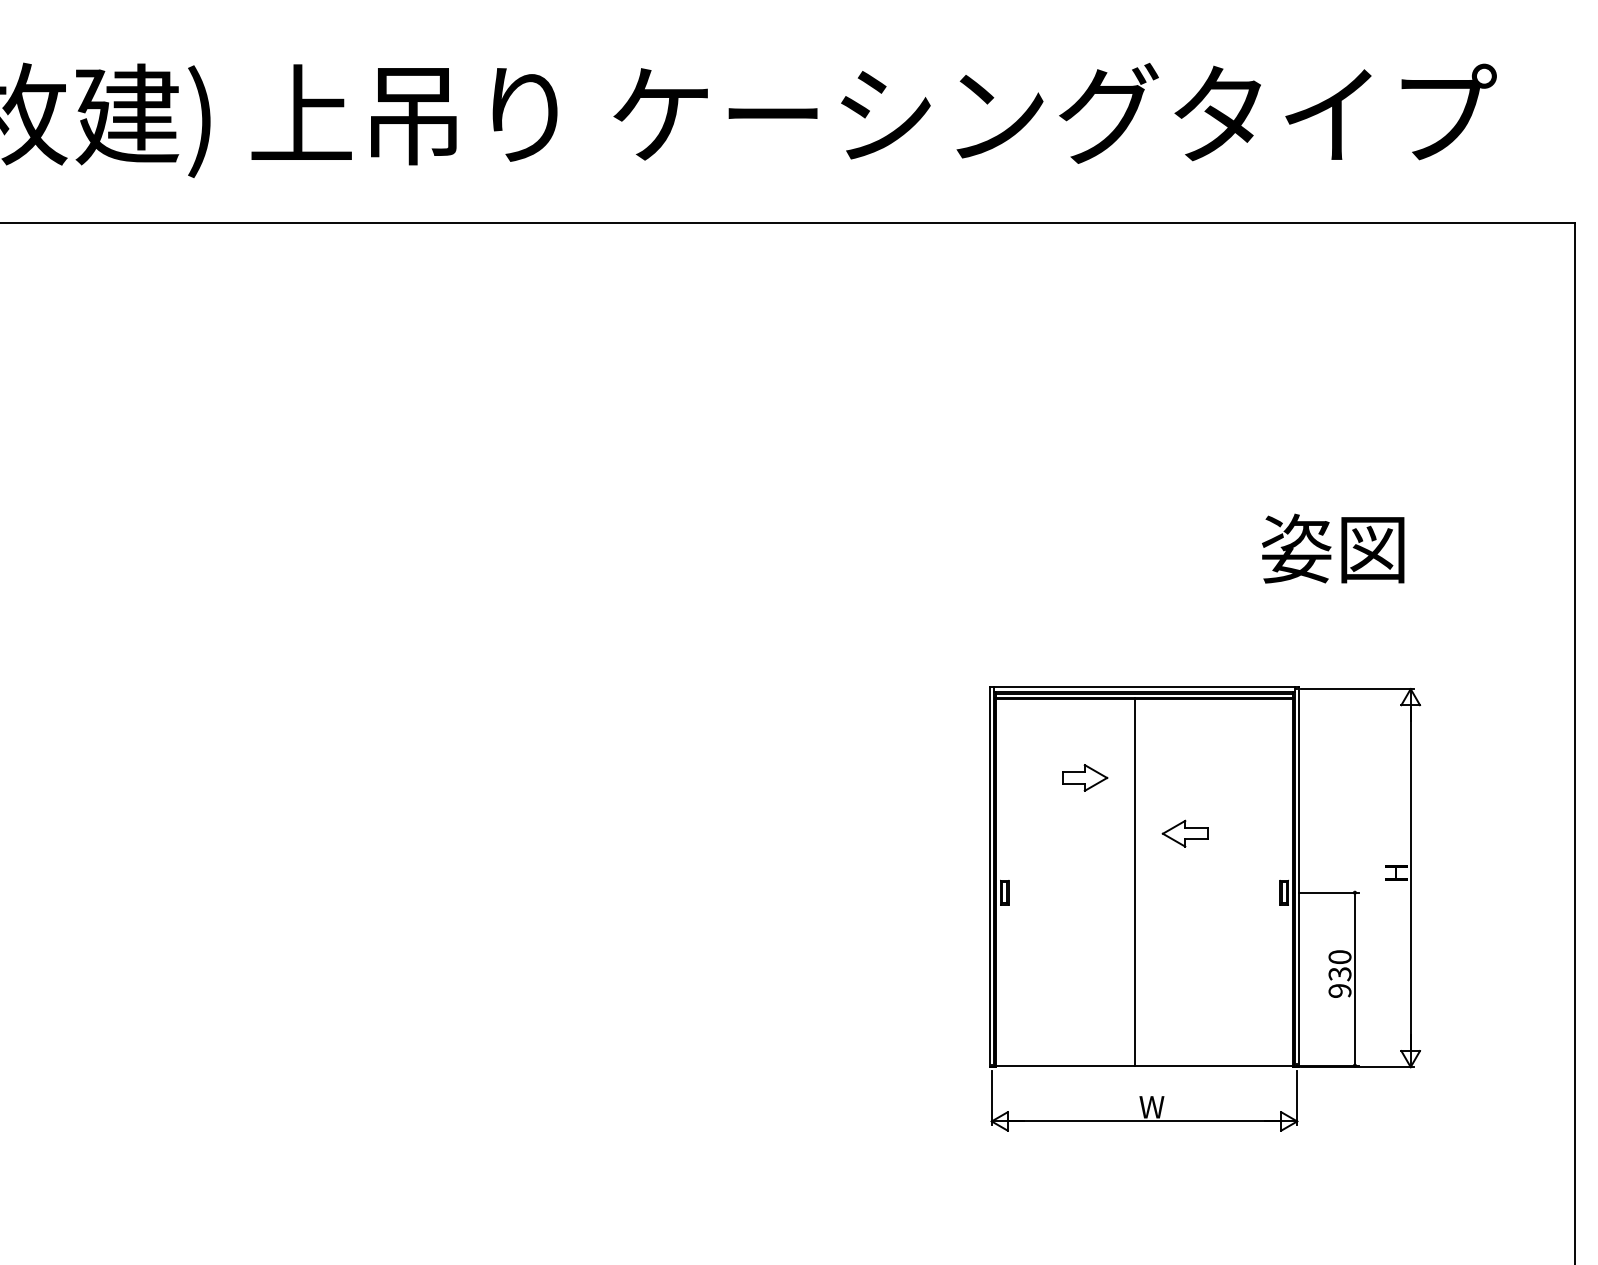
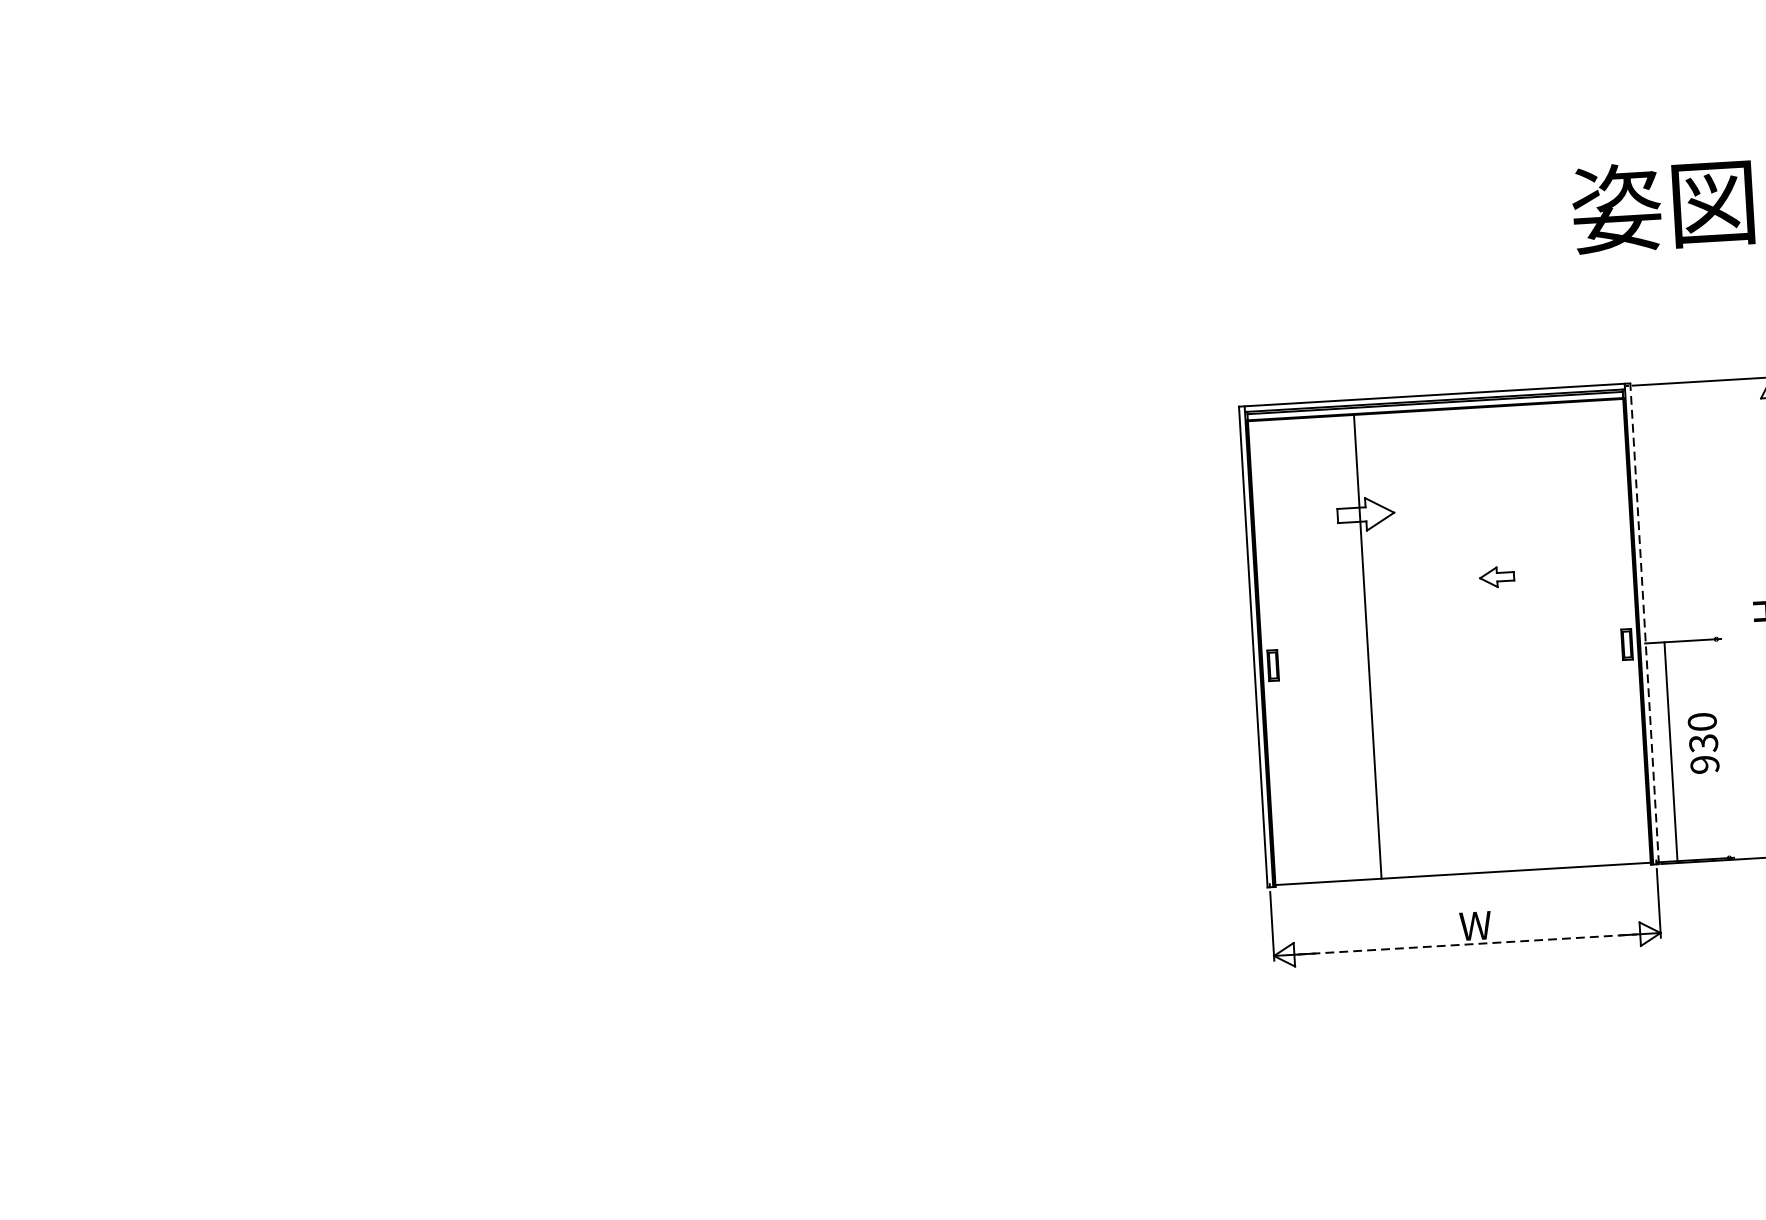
part: (1184, 833) -> (1496, 577), size x0.6
line: (1299, 877) -> (1645, 624), solid -> dashed
line: (1135, 881) -> (1368, 645), moved
line: (1354, 978) -> (1670, 750), moved
line: (1145, 1121) -> (1468, 944), solid -> dashed

